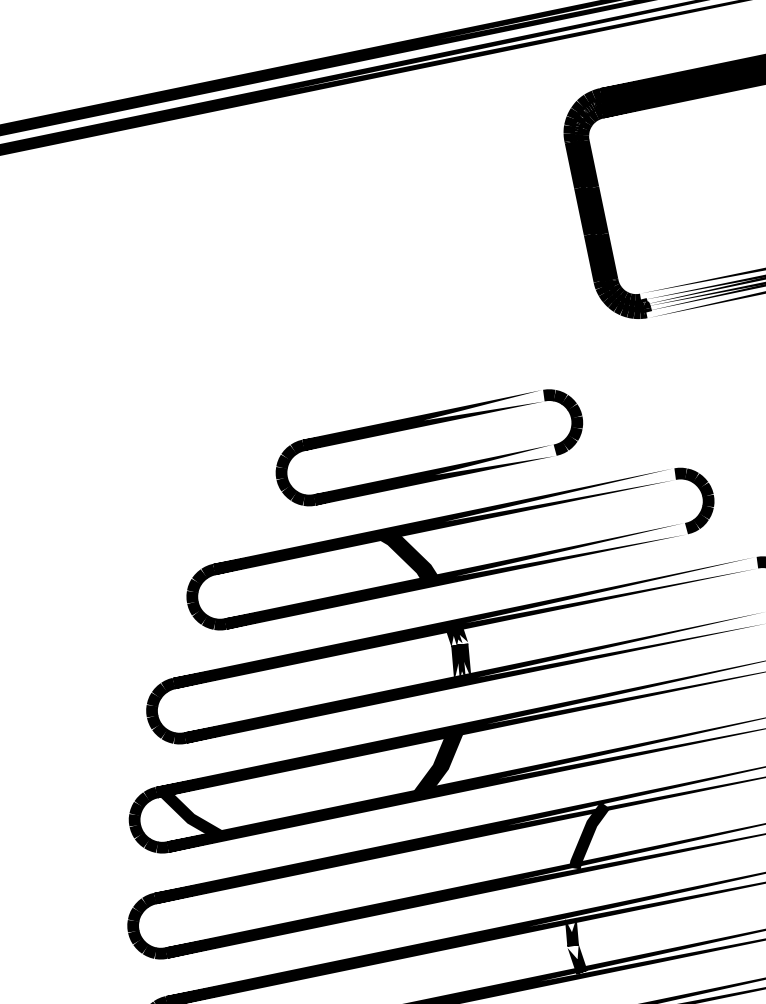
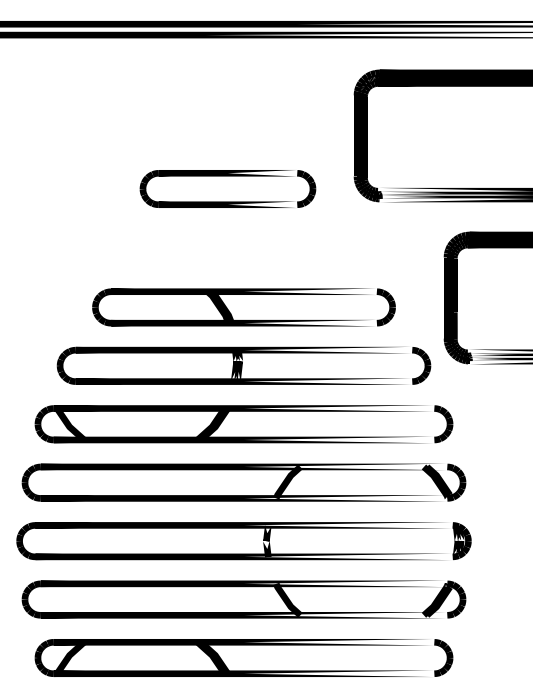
part: (424, 426) -> (227, 176), moved

